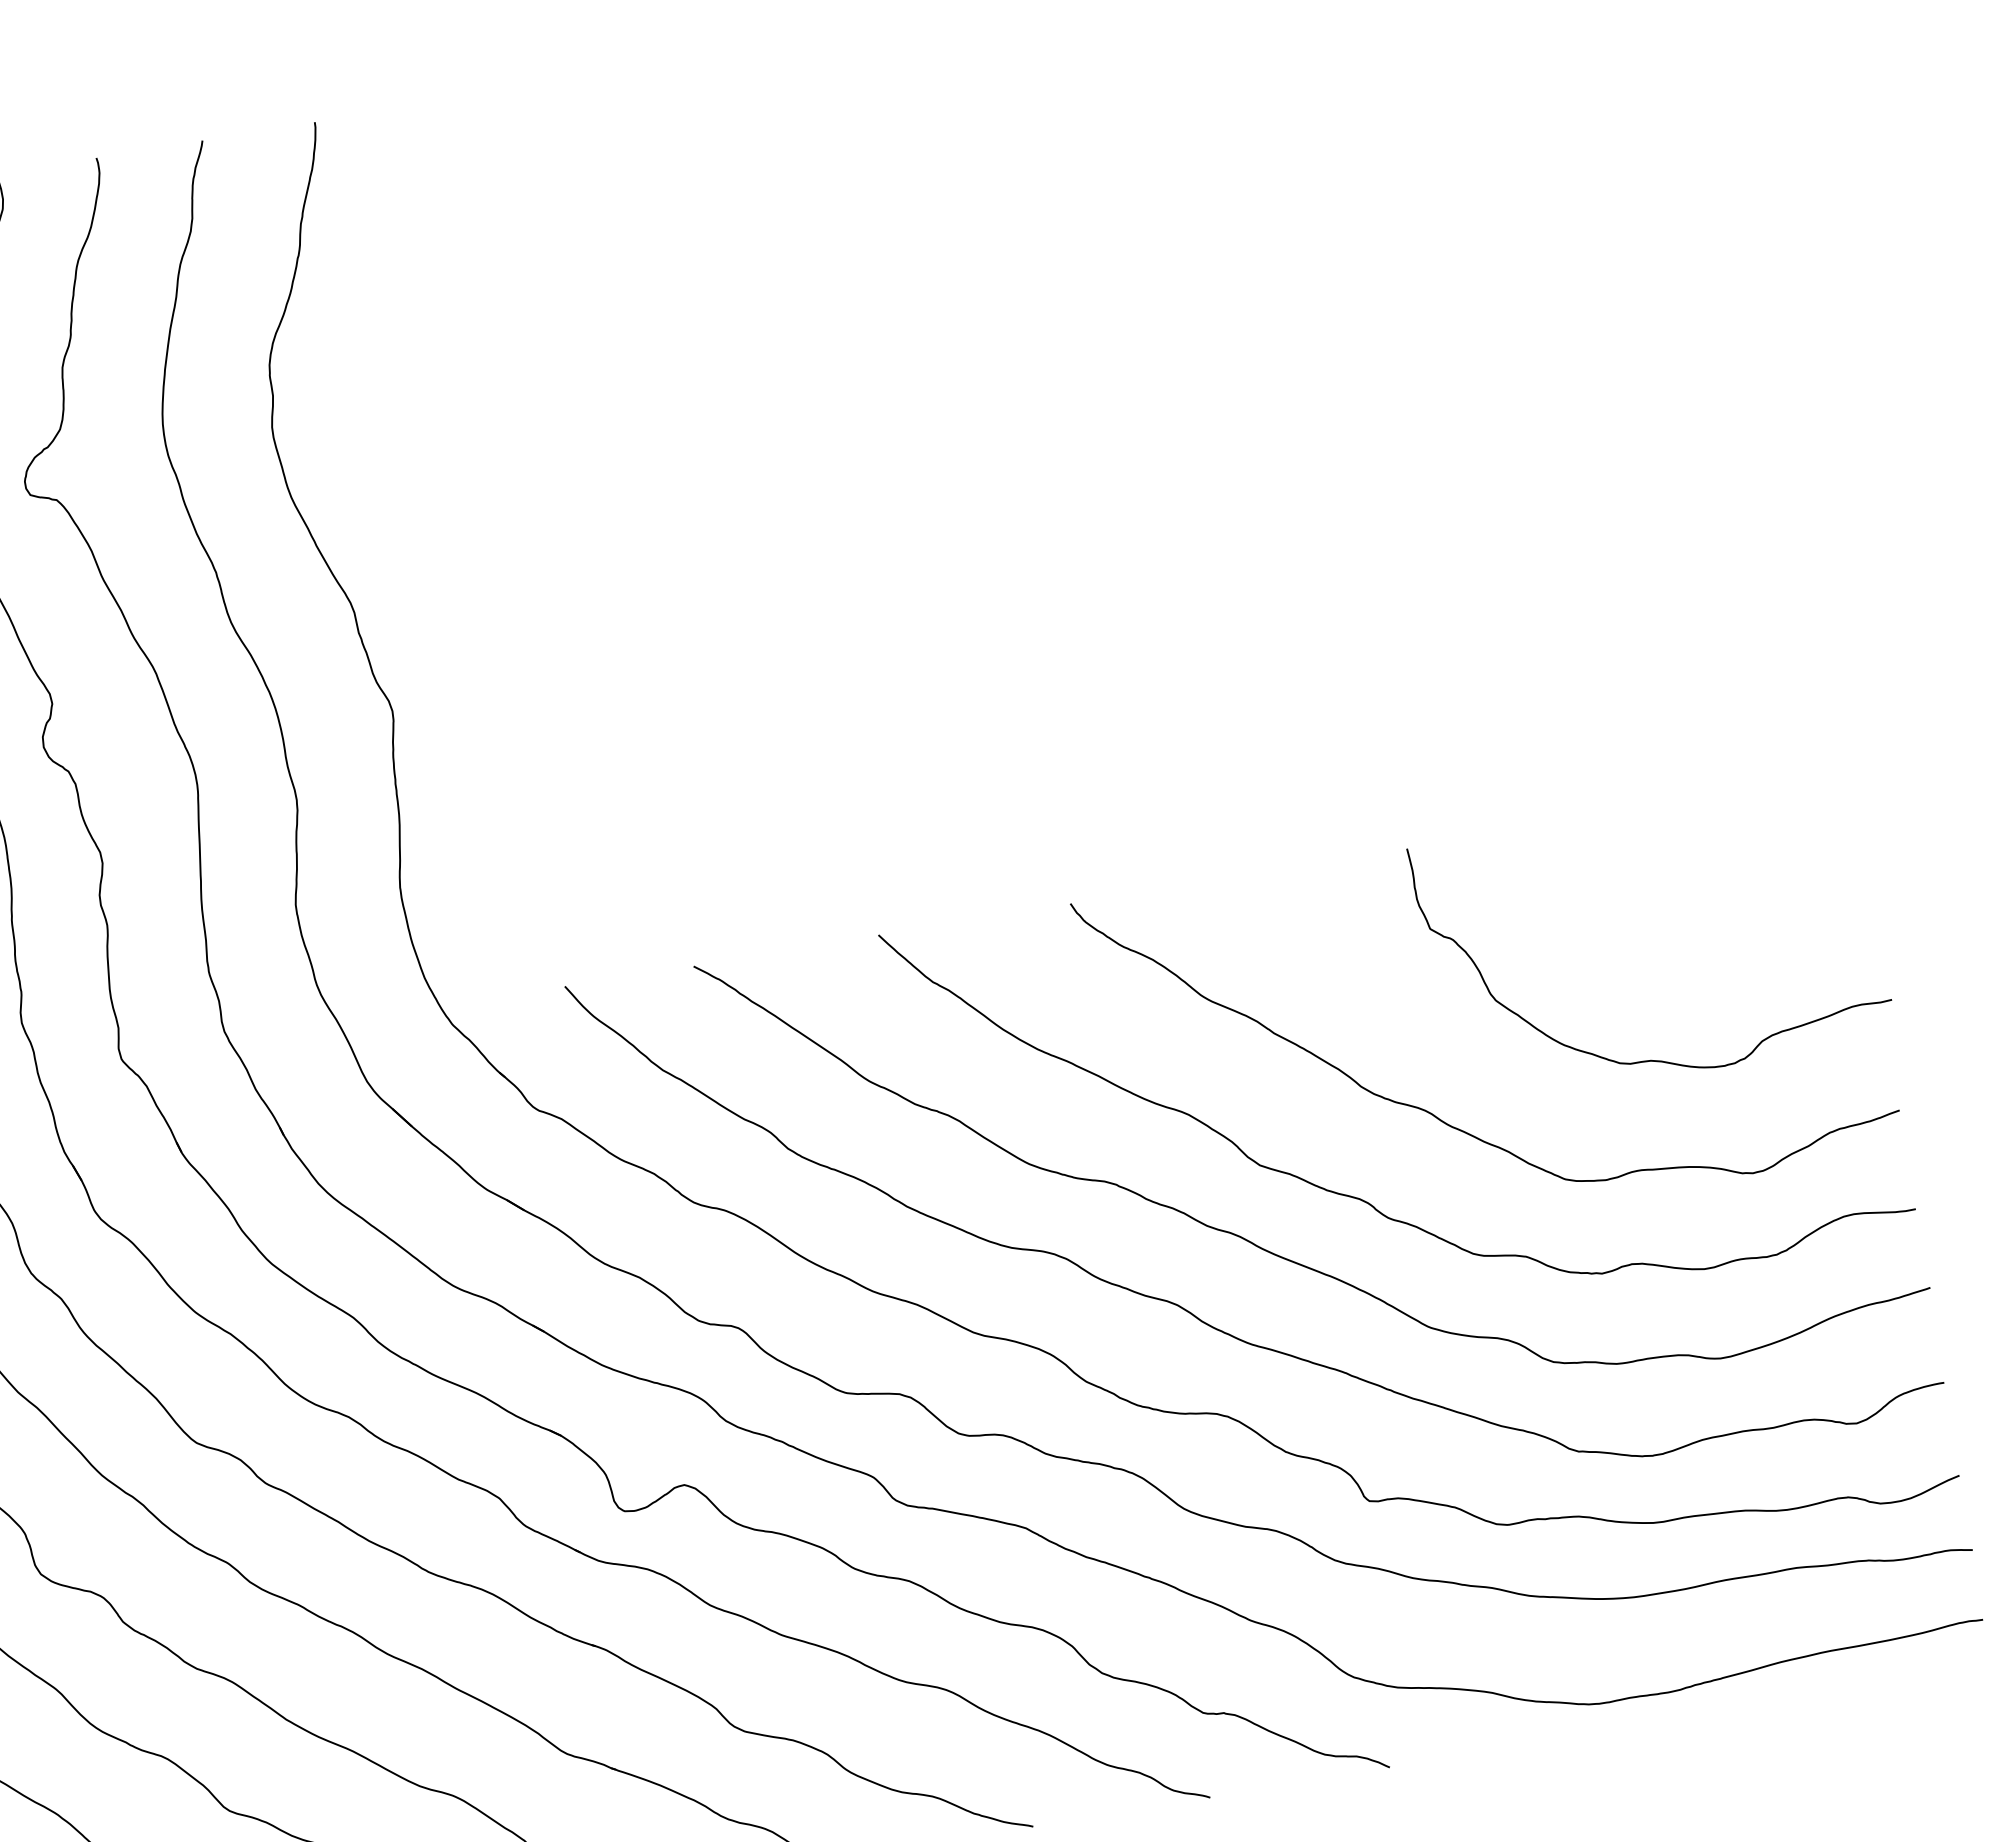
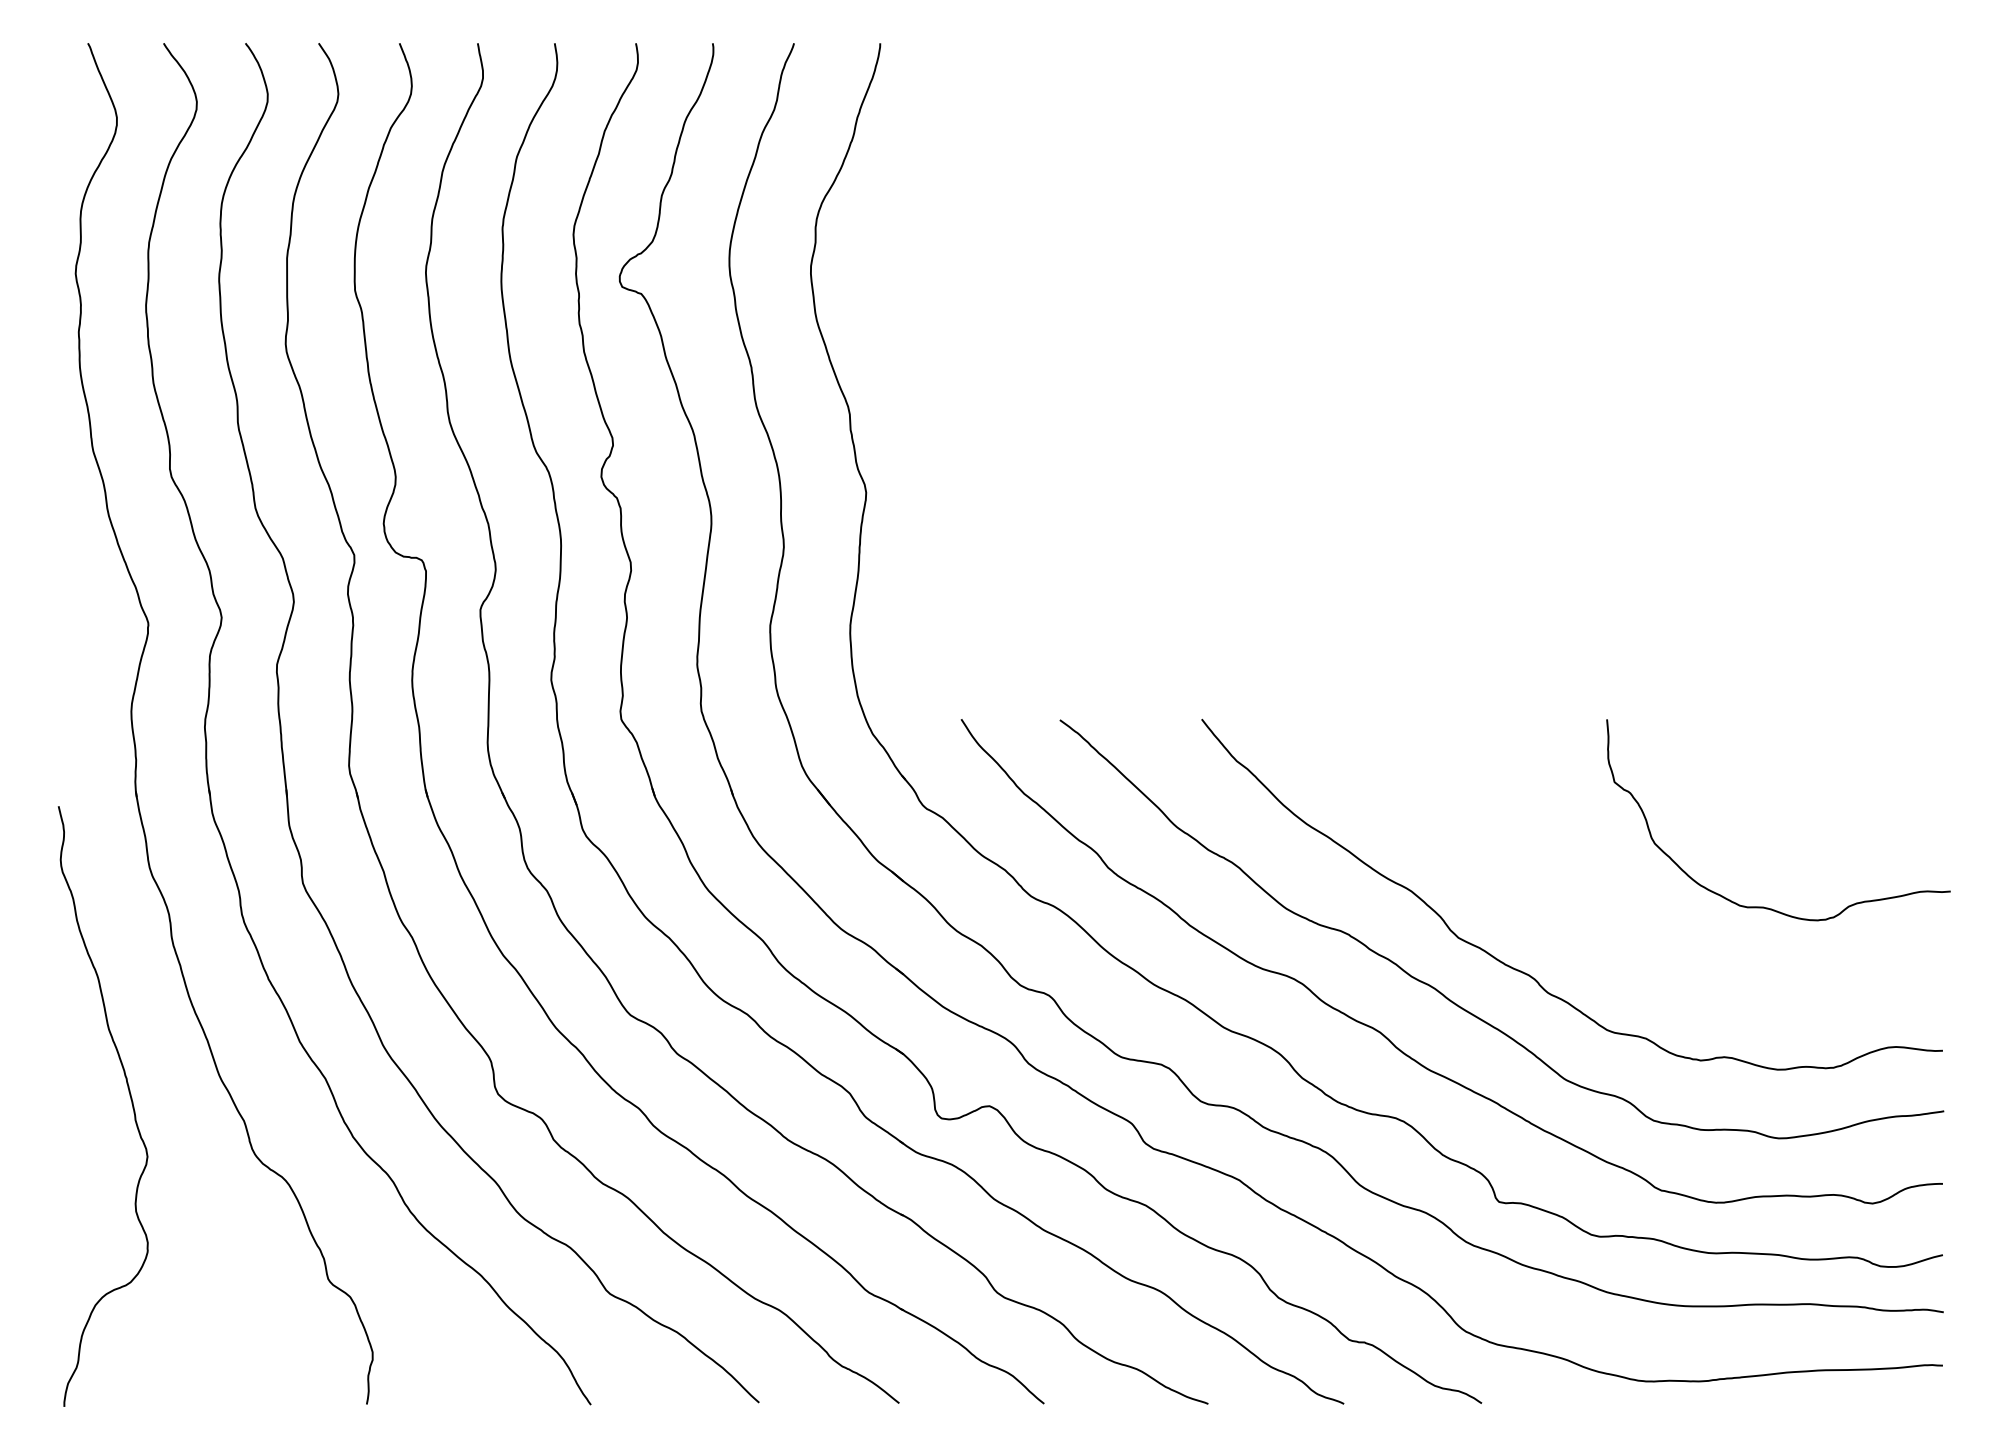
curve: (1432, 1112) -> (1593, 919), removed

